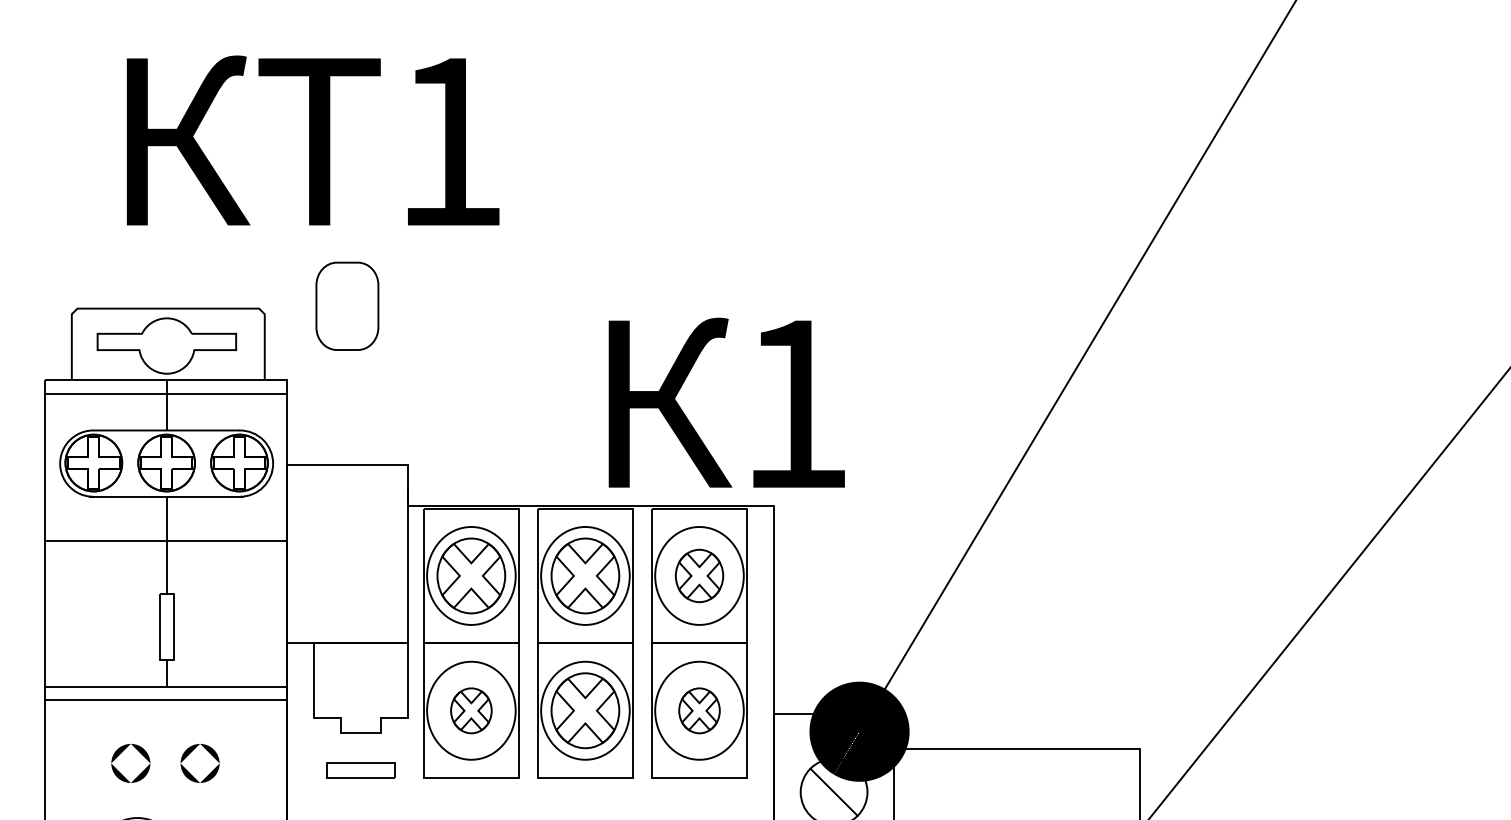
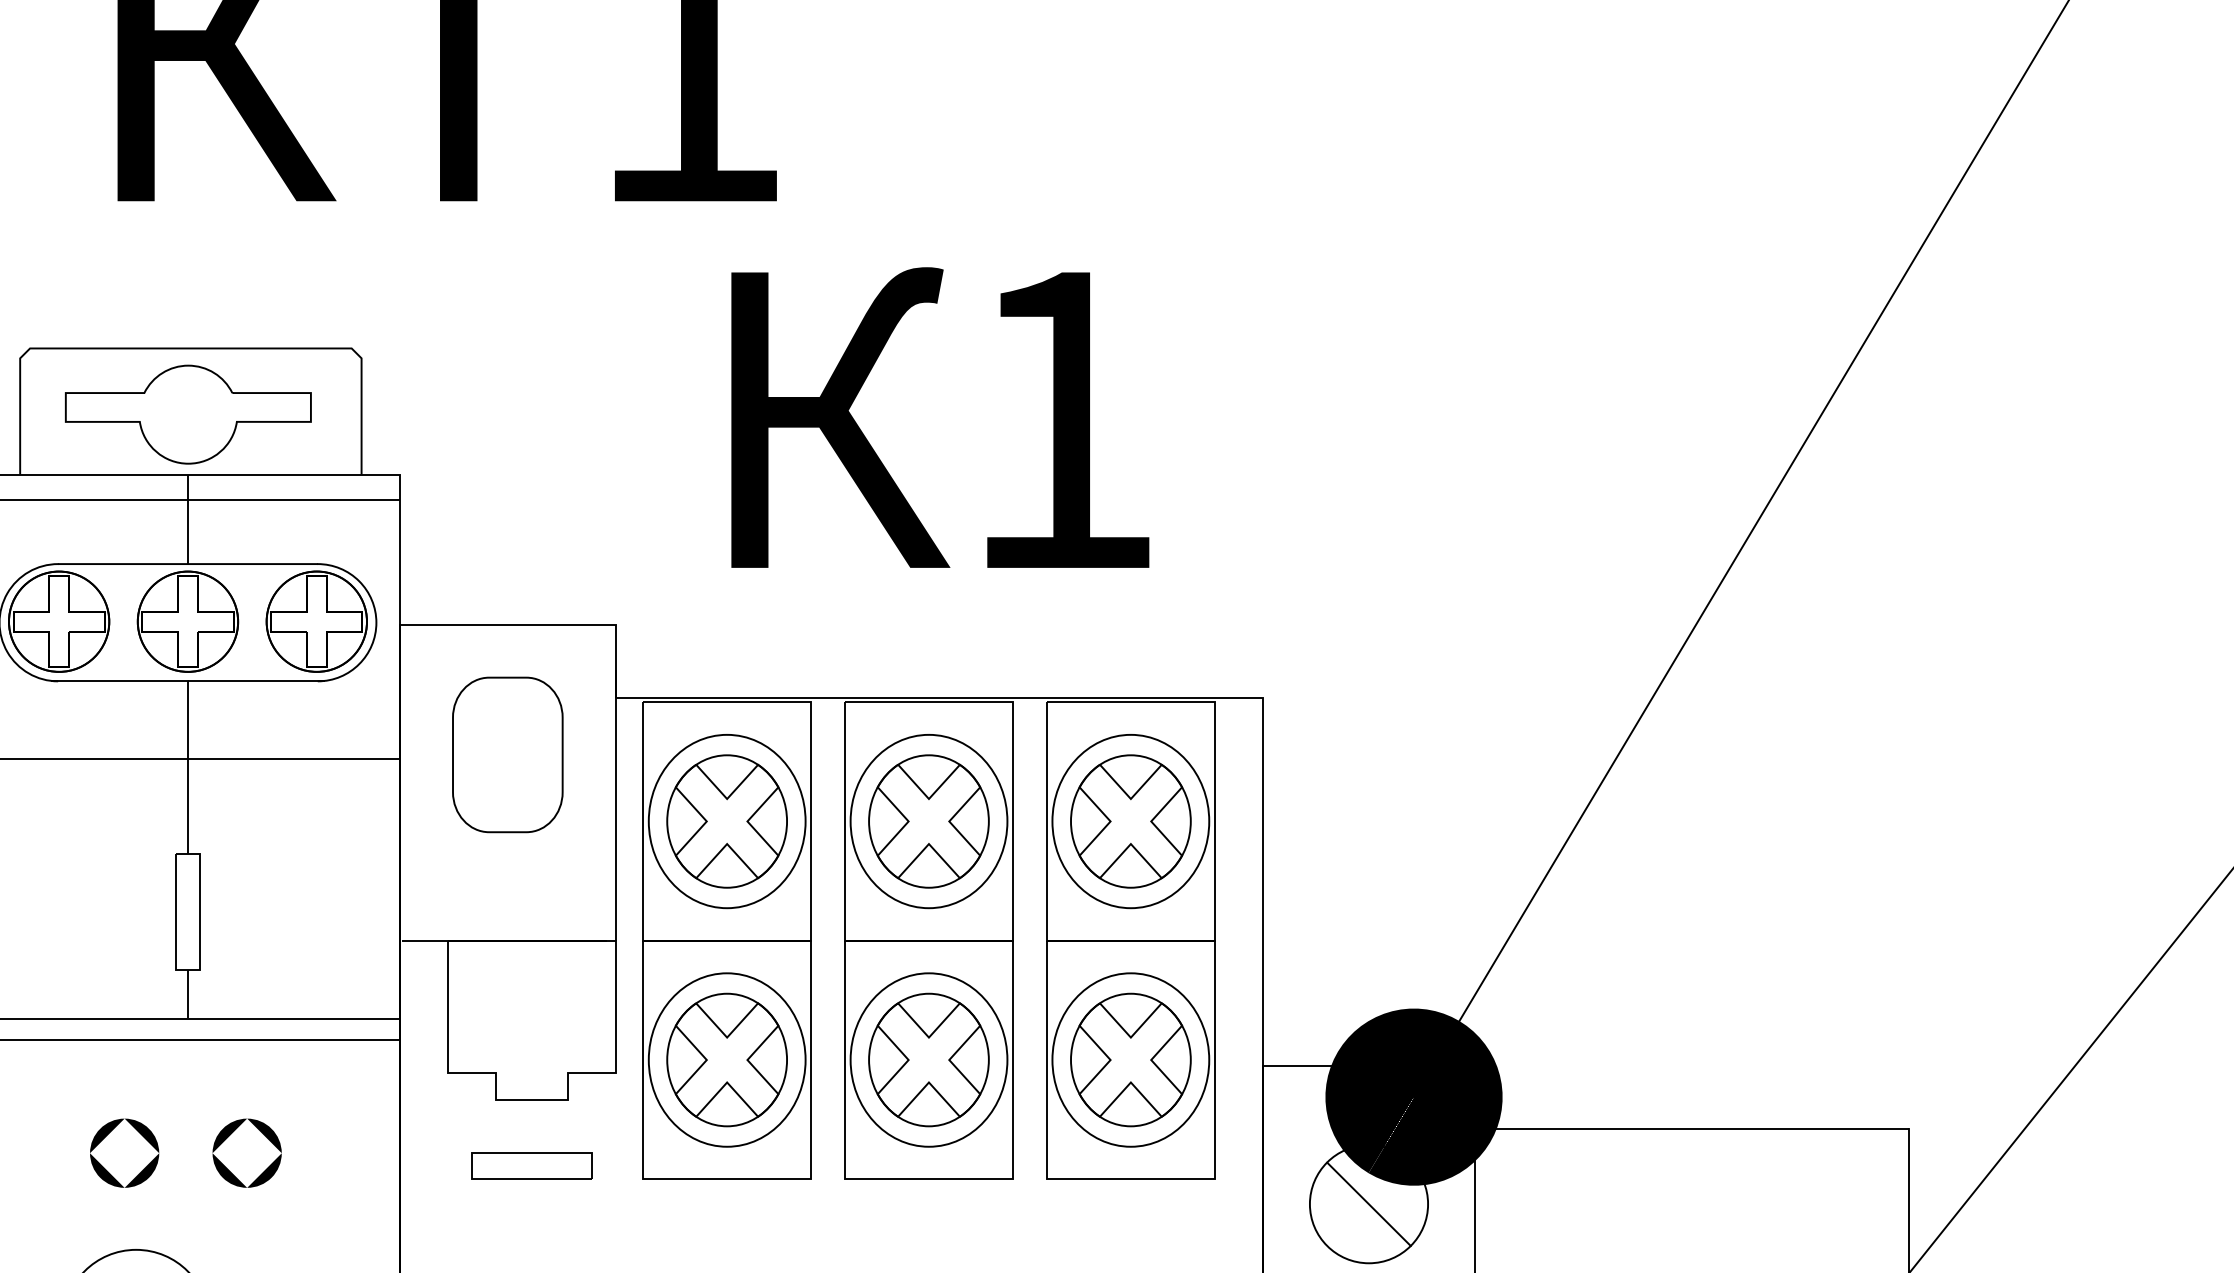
part: (347, 305) -> (507, 753), moved
text: (726, 402) -> (939, 417), moved
part: (699, 575) -> (1130, 820), size x1.43
part: (471, 710) -> (727, 1059), size x1.67
part: (699, 710) -> (1130, 1059), size x1.67

